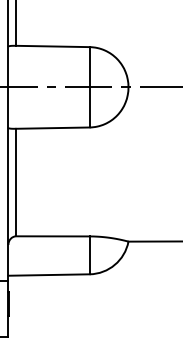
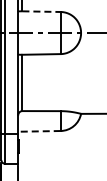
line: (54, 46) -> (42, 11), solid -> dashed
line: (47, 275) -> (38, 131), solid -> dashed

